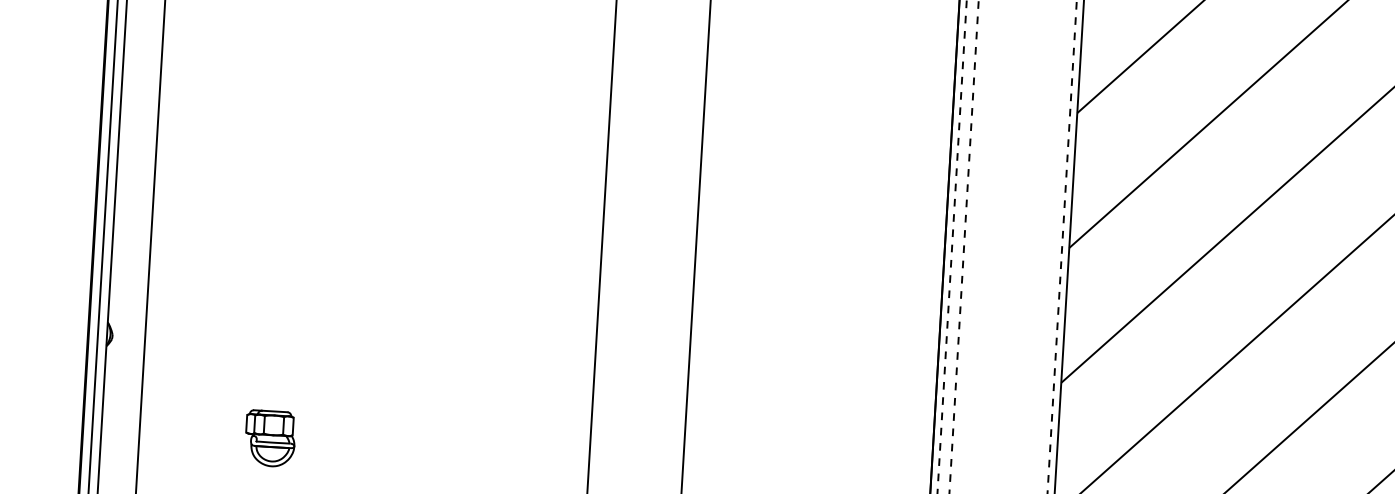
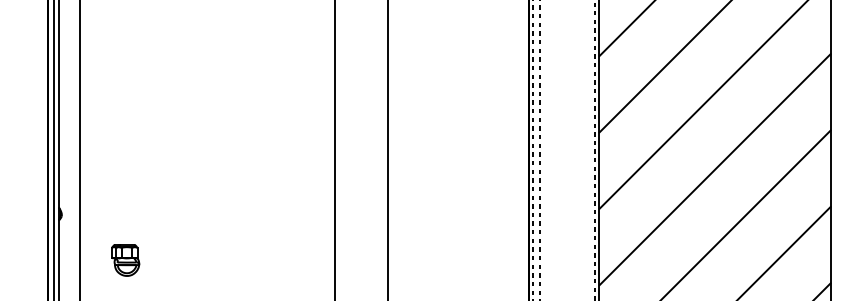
part: (270, 438) -> (125, 260), moved

